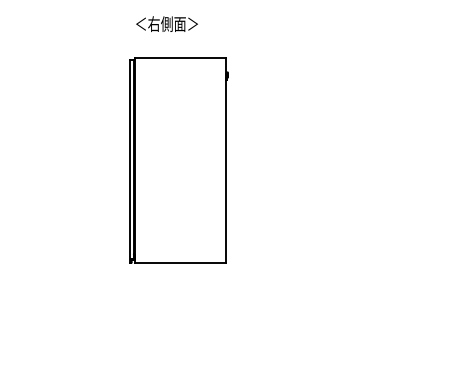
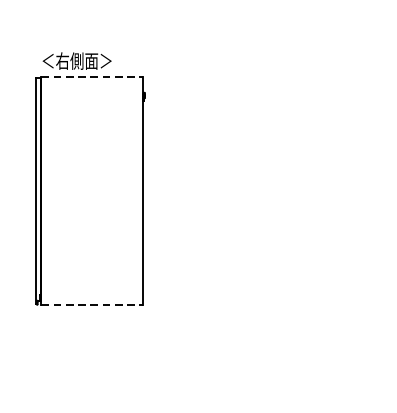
text: (166, 23) -> (76, 60), moved
line: (180, 58) -> (92, 77), solid -> dashed
line: (180, 262) -> (92, 304), solid -> dashed

